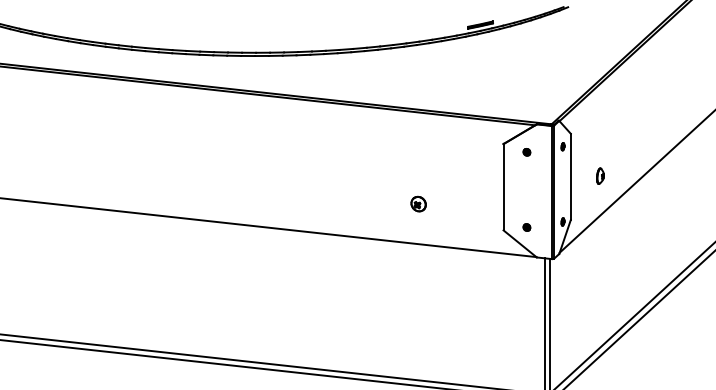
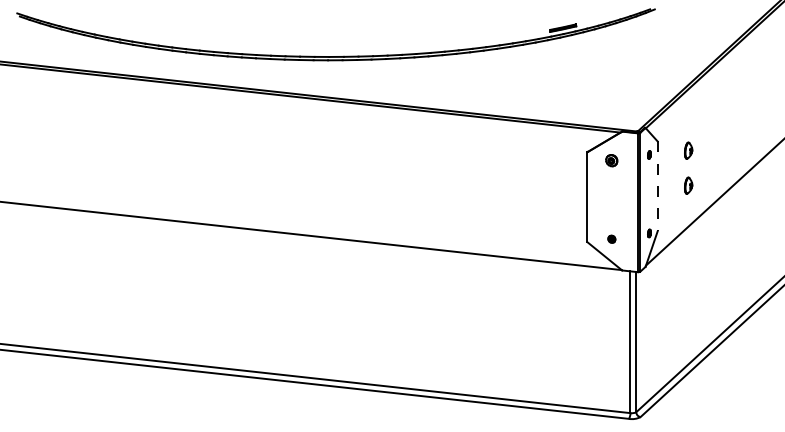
part: (600, 142) -> (688, 150), added
part: (526, 152) -> (611, 160), size x1.6
line: (570, 176) -> (657, 186), solid -> dashed
part: (418, 203) -> (498, 214), removed

